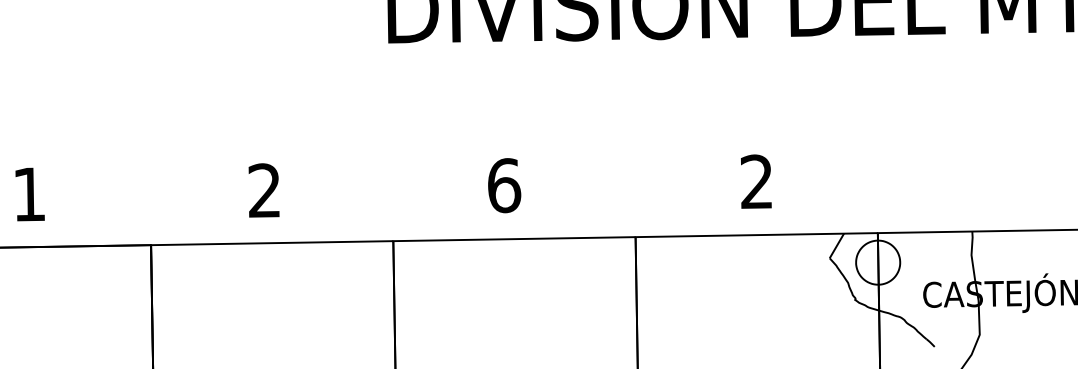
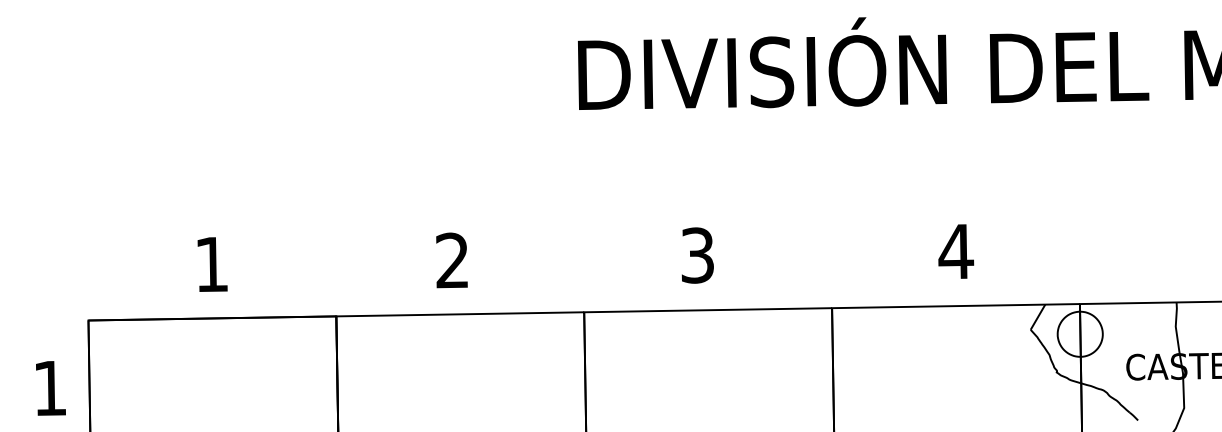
text: (757, 181) -> (956, 251), 2 -> 4
text: (505, 185) -> (698, 255), 6 -> 3

